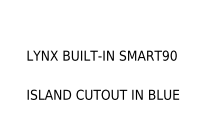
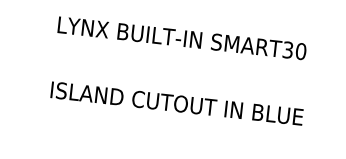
text: (165, 55) -> (287, 49), SMART90 -> SMART30

